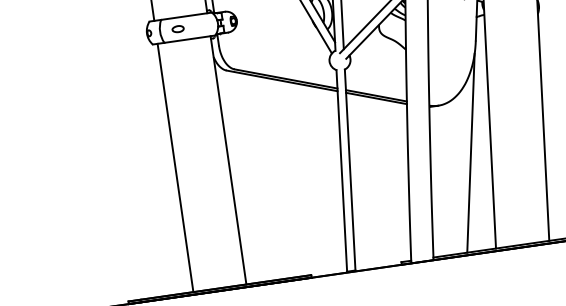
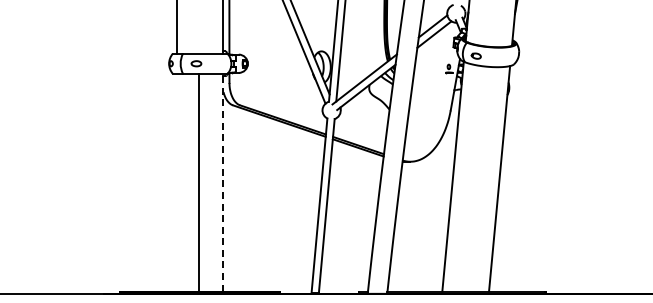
line: (470, 153) -> (432, 206), removed
line: (228, 160) -> (223, 182), solid -> dashed
line: (176, 167) -> (199, 182), moved

